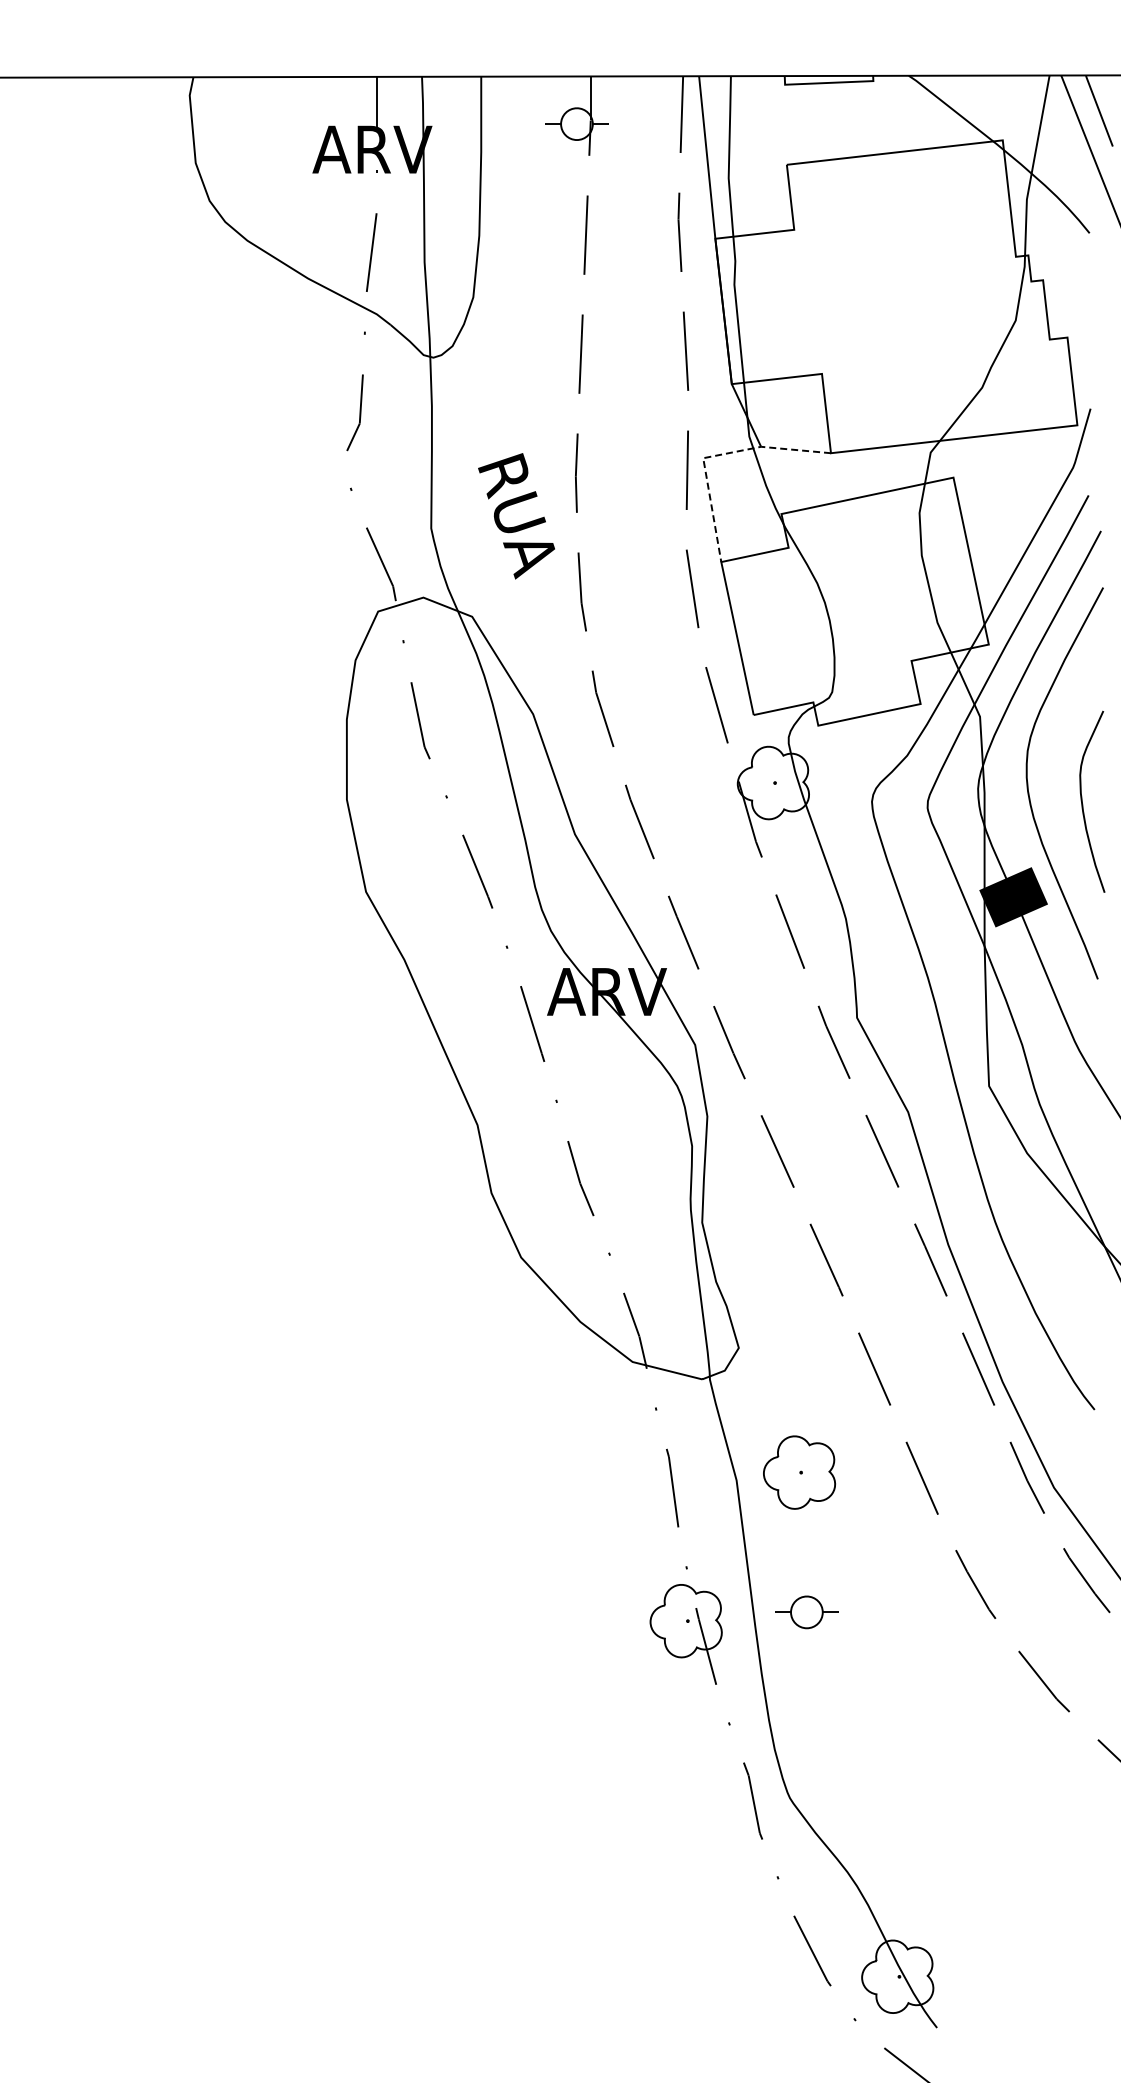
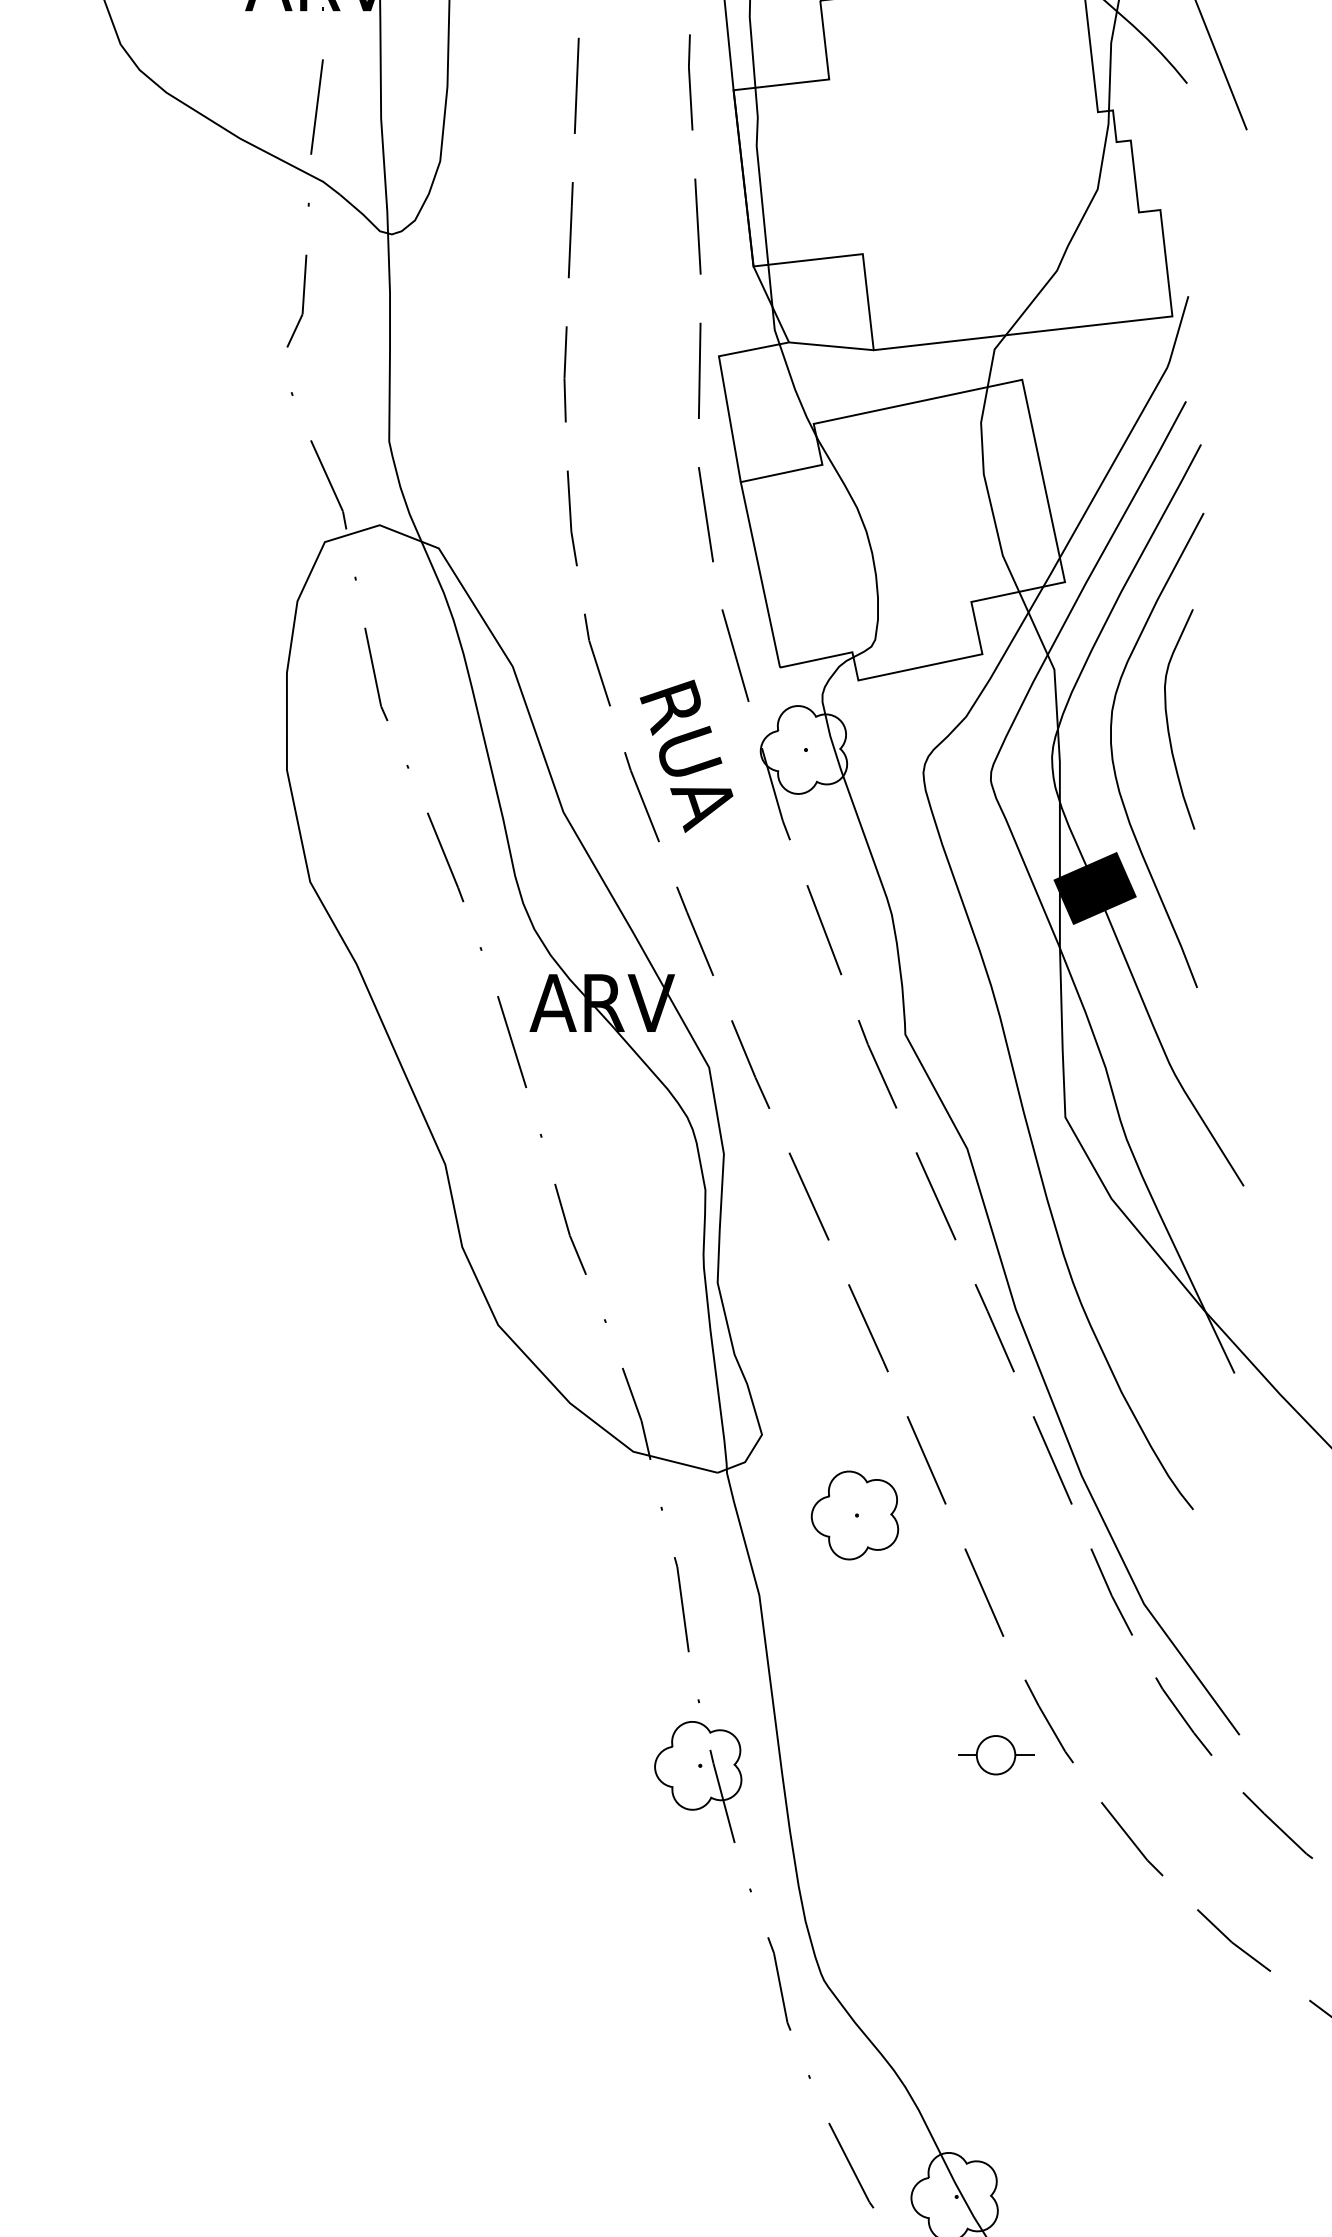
line: (715, 455) -> (733, 352), dashed -> solid
text: (516, 516) -> (686, 756), moved
curve: (1083, 804) -> (1168, 722), moved
part: (799, 1472) -> (854, 1515), moved
part: (806, 1612) -> (995, 1755), moved

